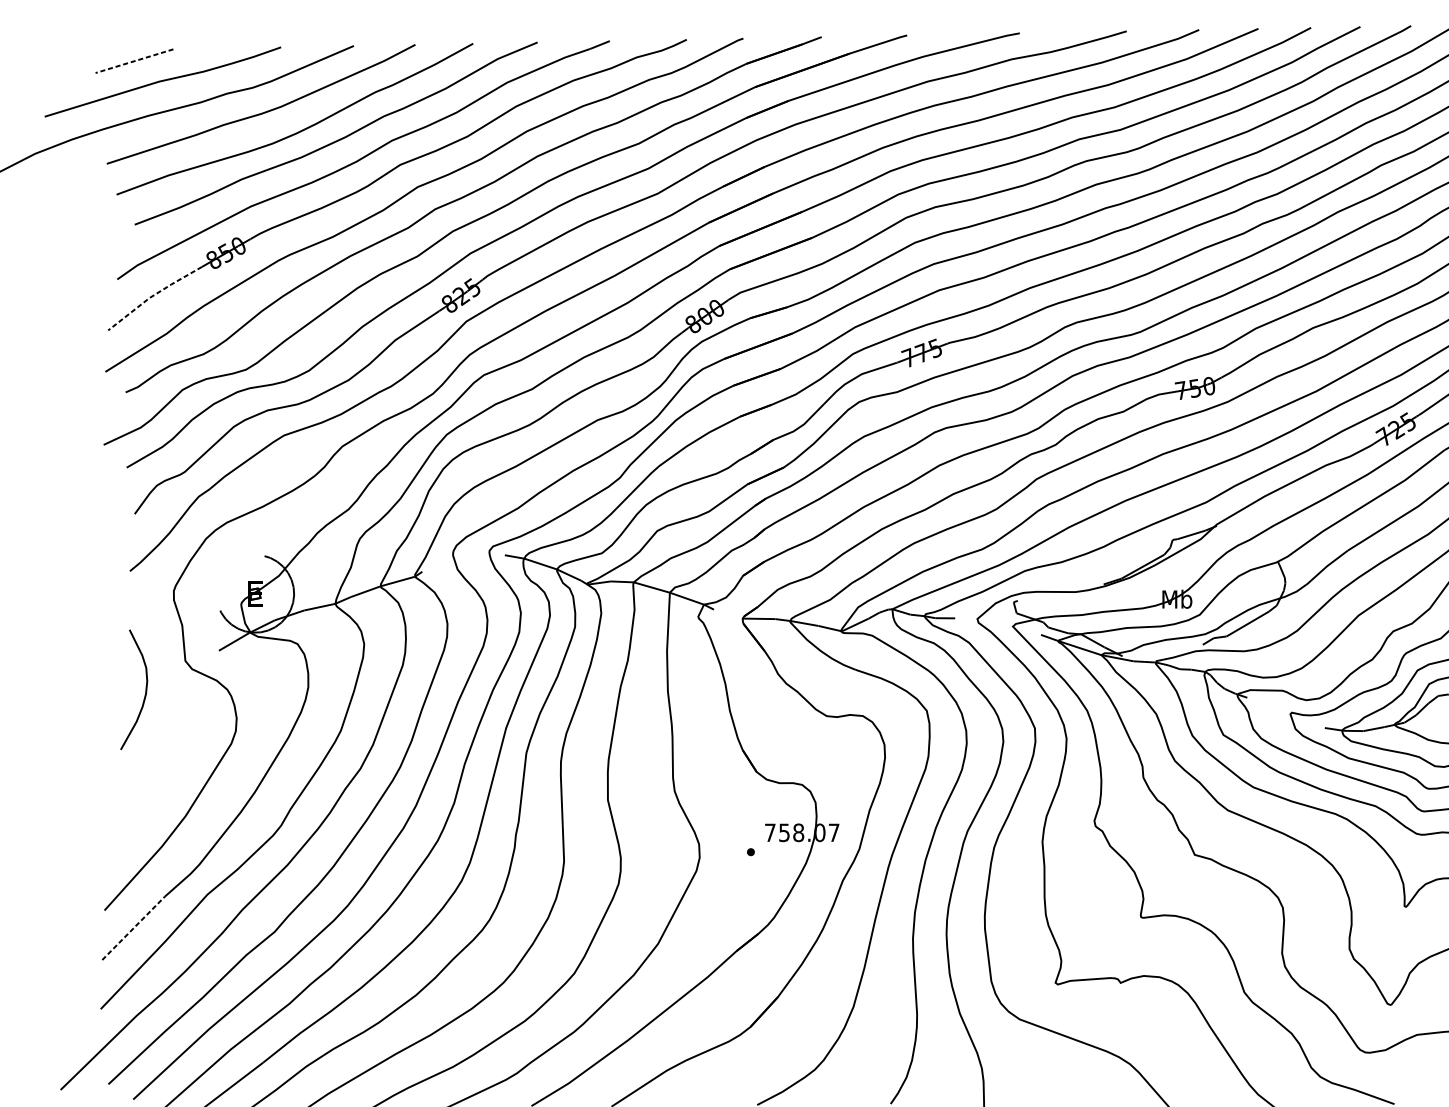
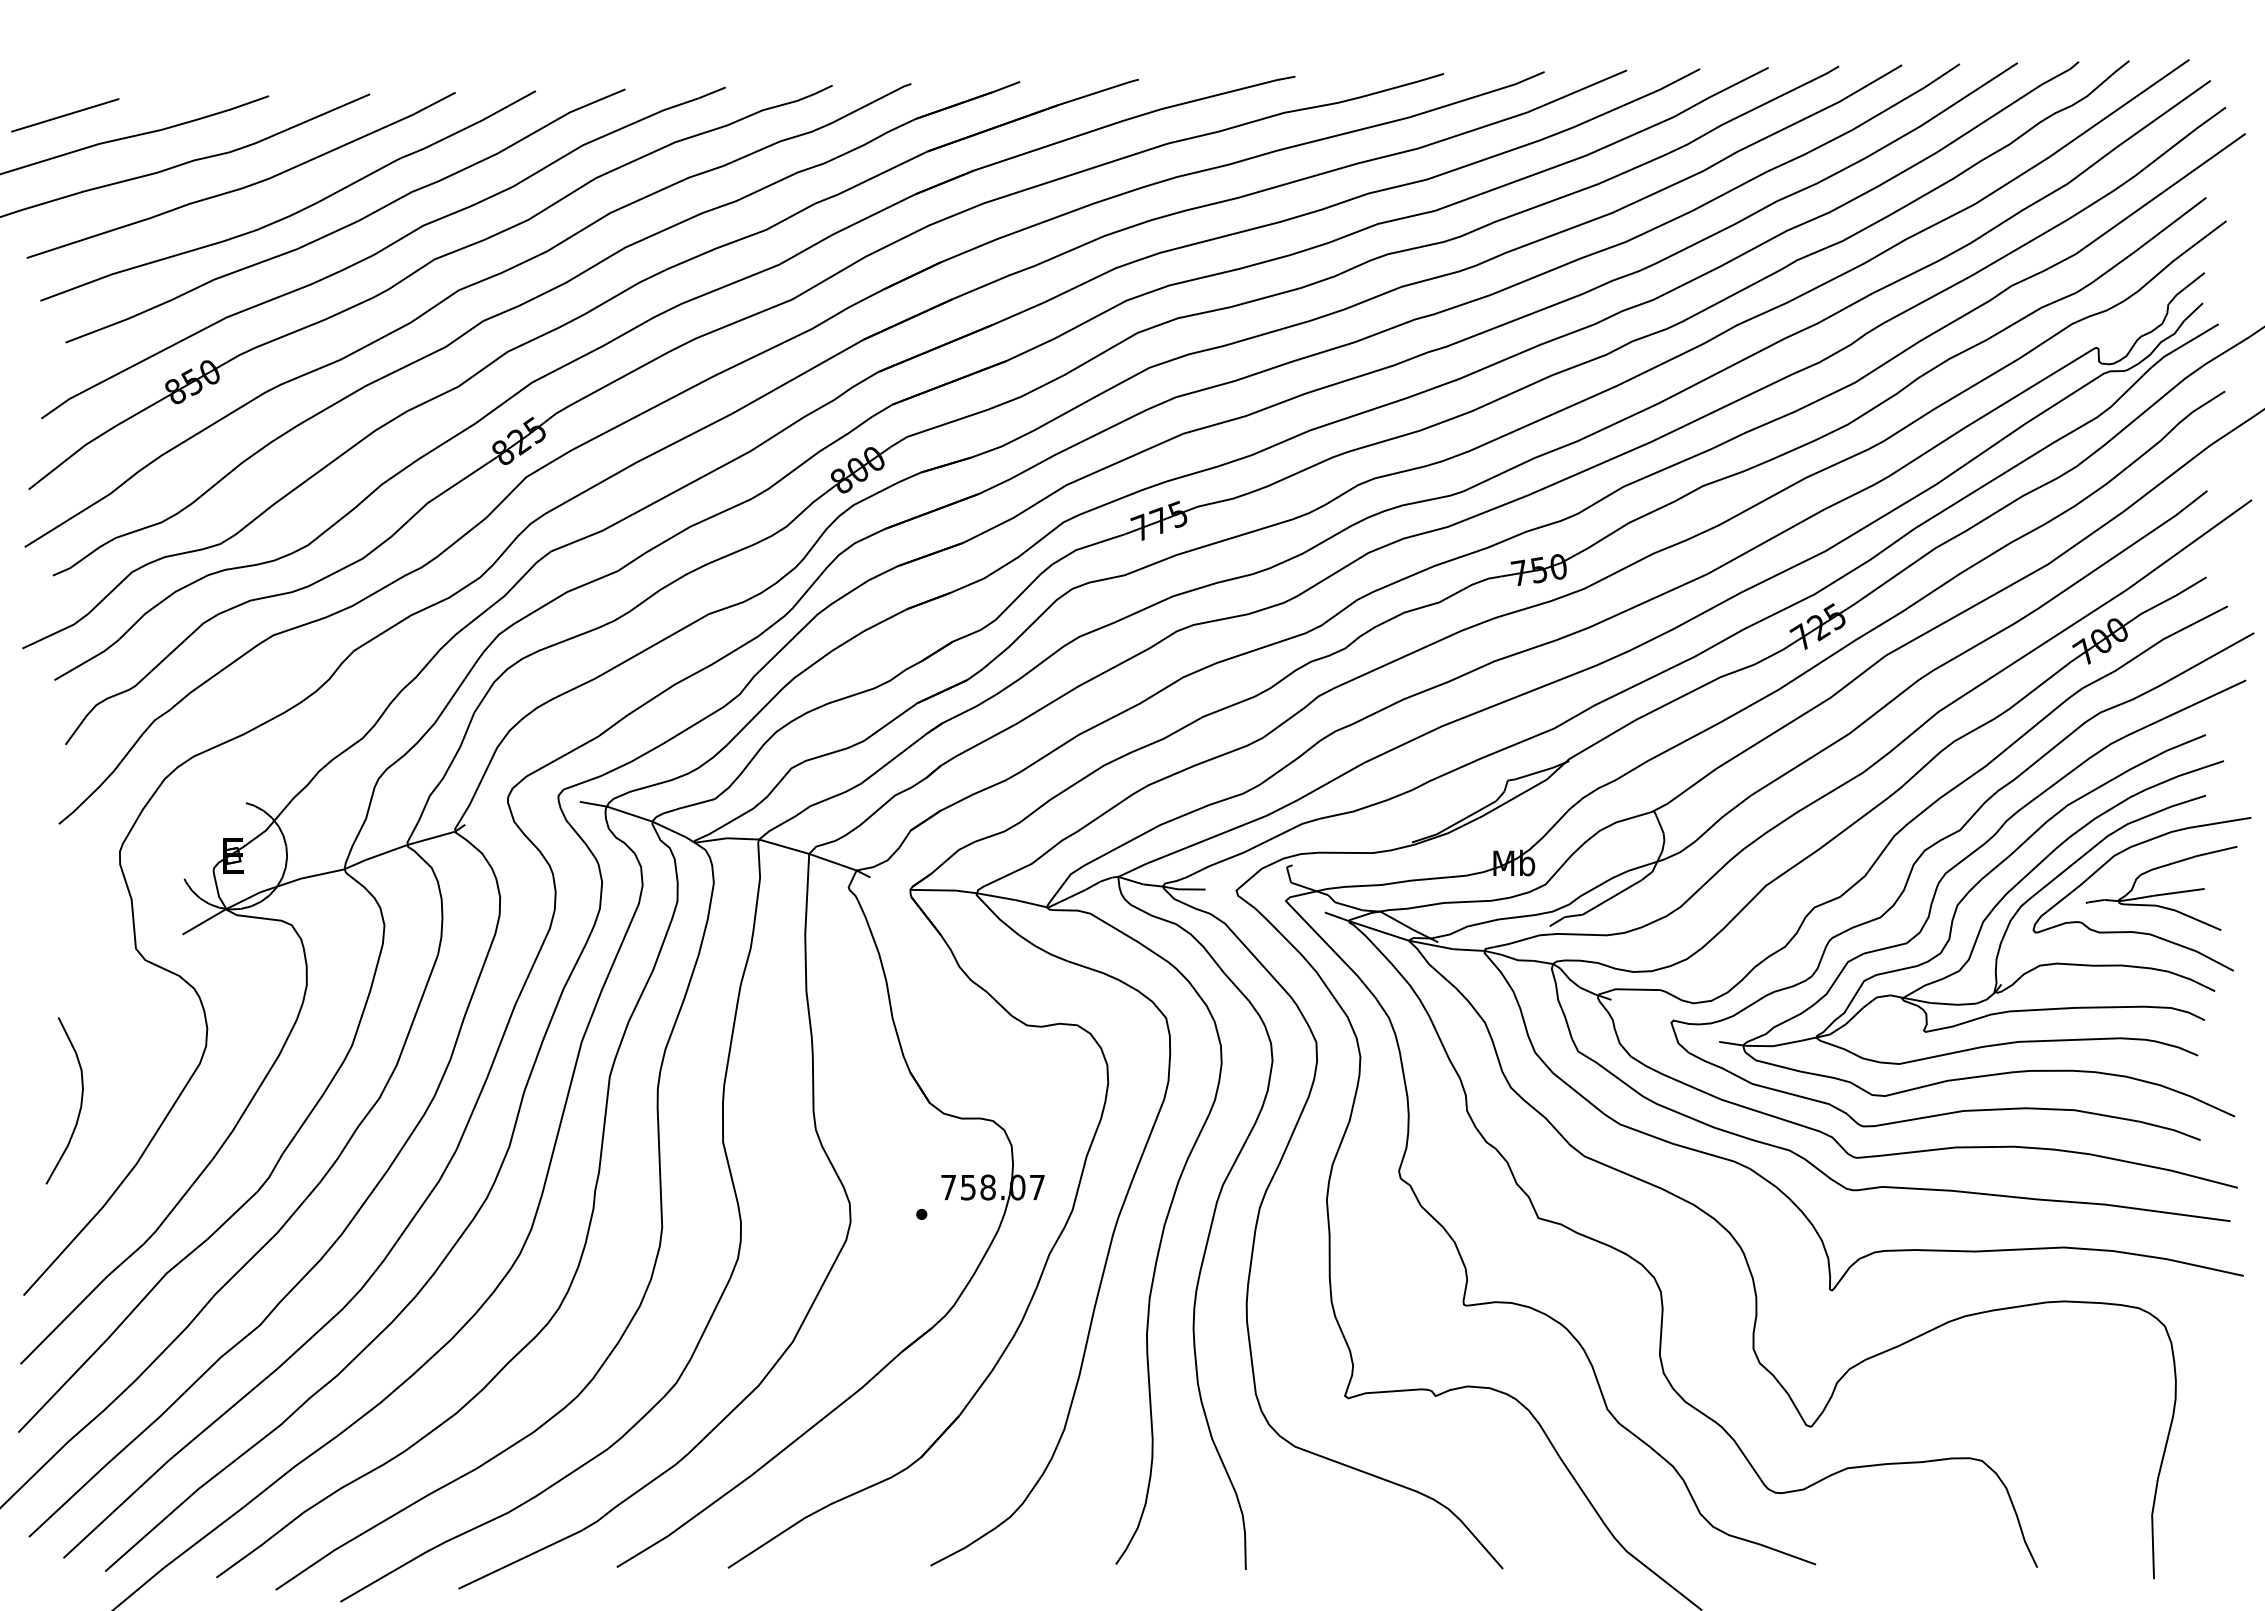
line: (134, 61) -> (65, 115), dashed -> solid
line: (152, 295) -> (90, 441), dashed -> solid
curve: (145, 690) -> (80, 1101), moved
line: (133, 927) -> (64, 1319), dashed -> solid

